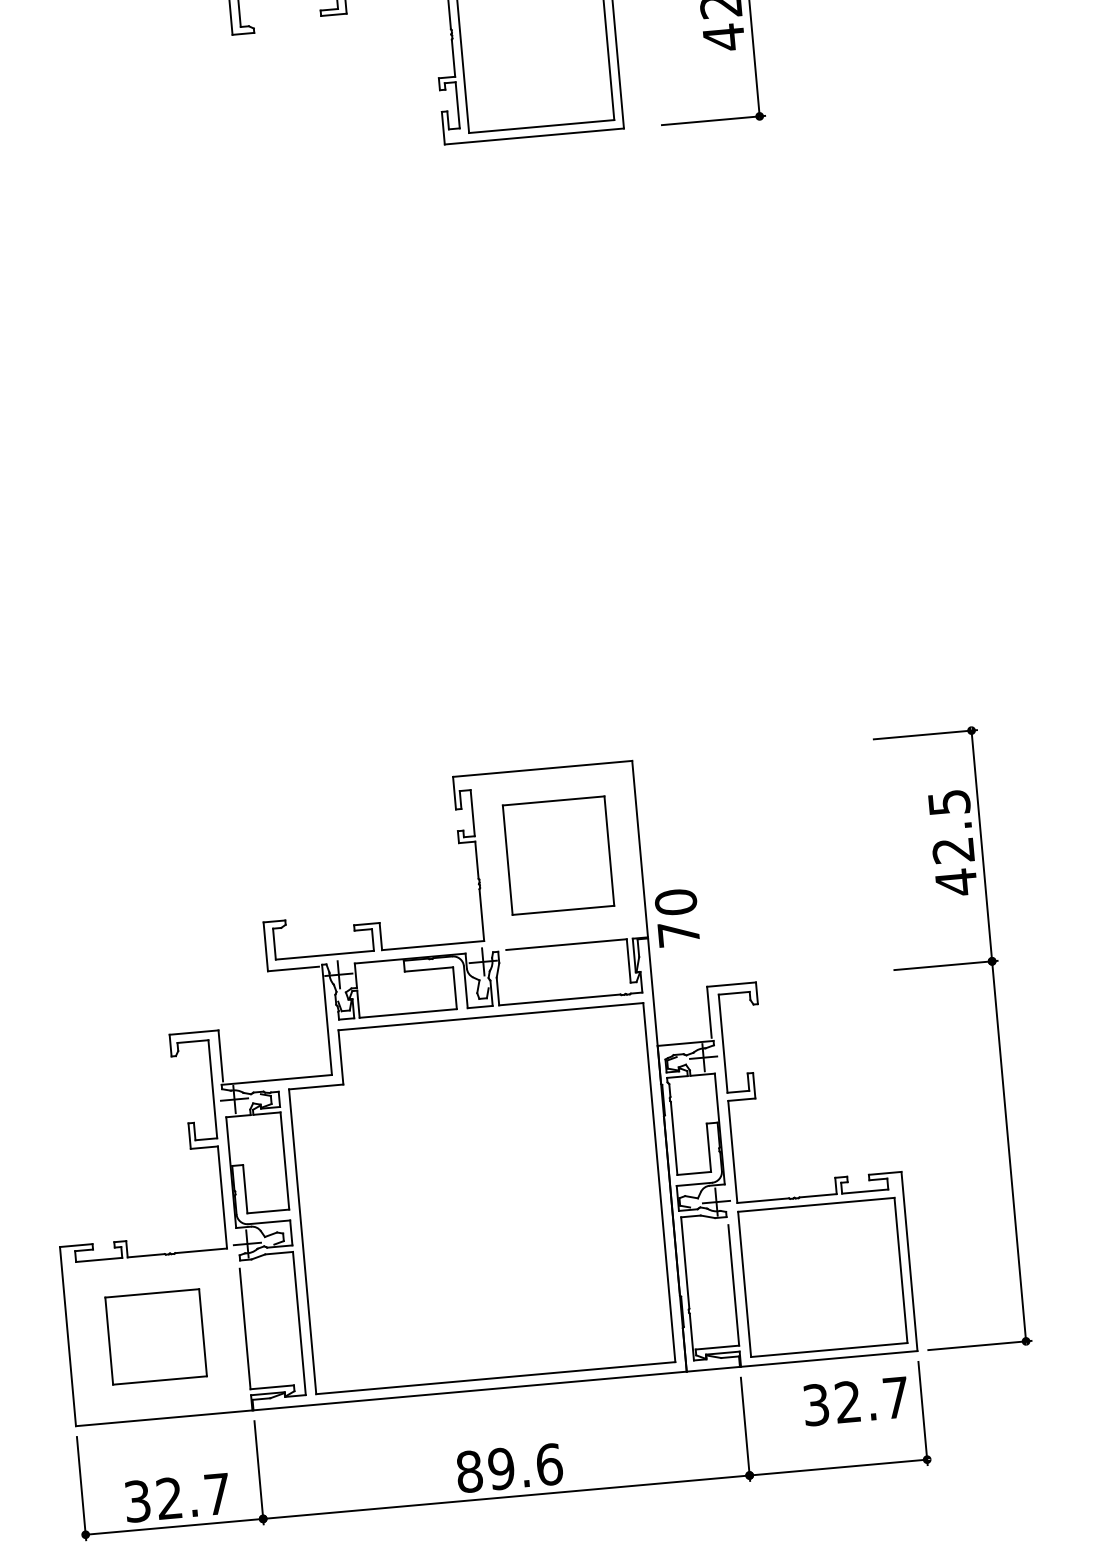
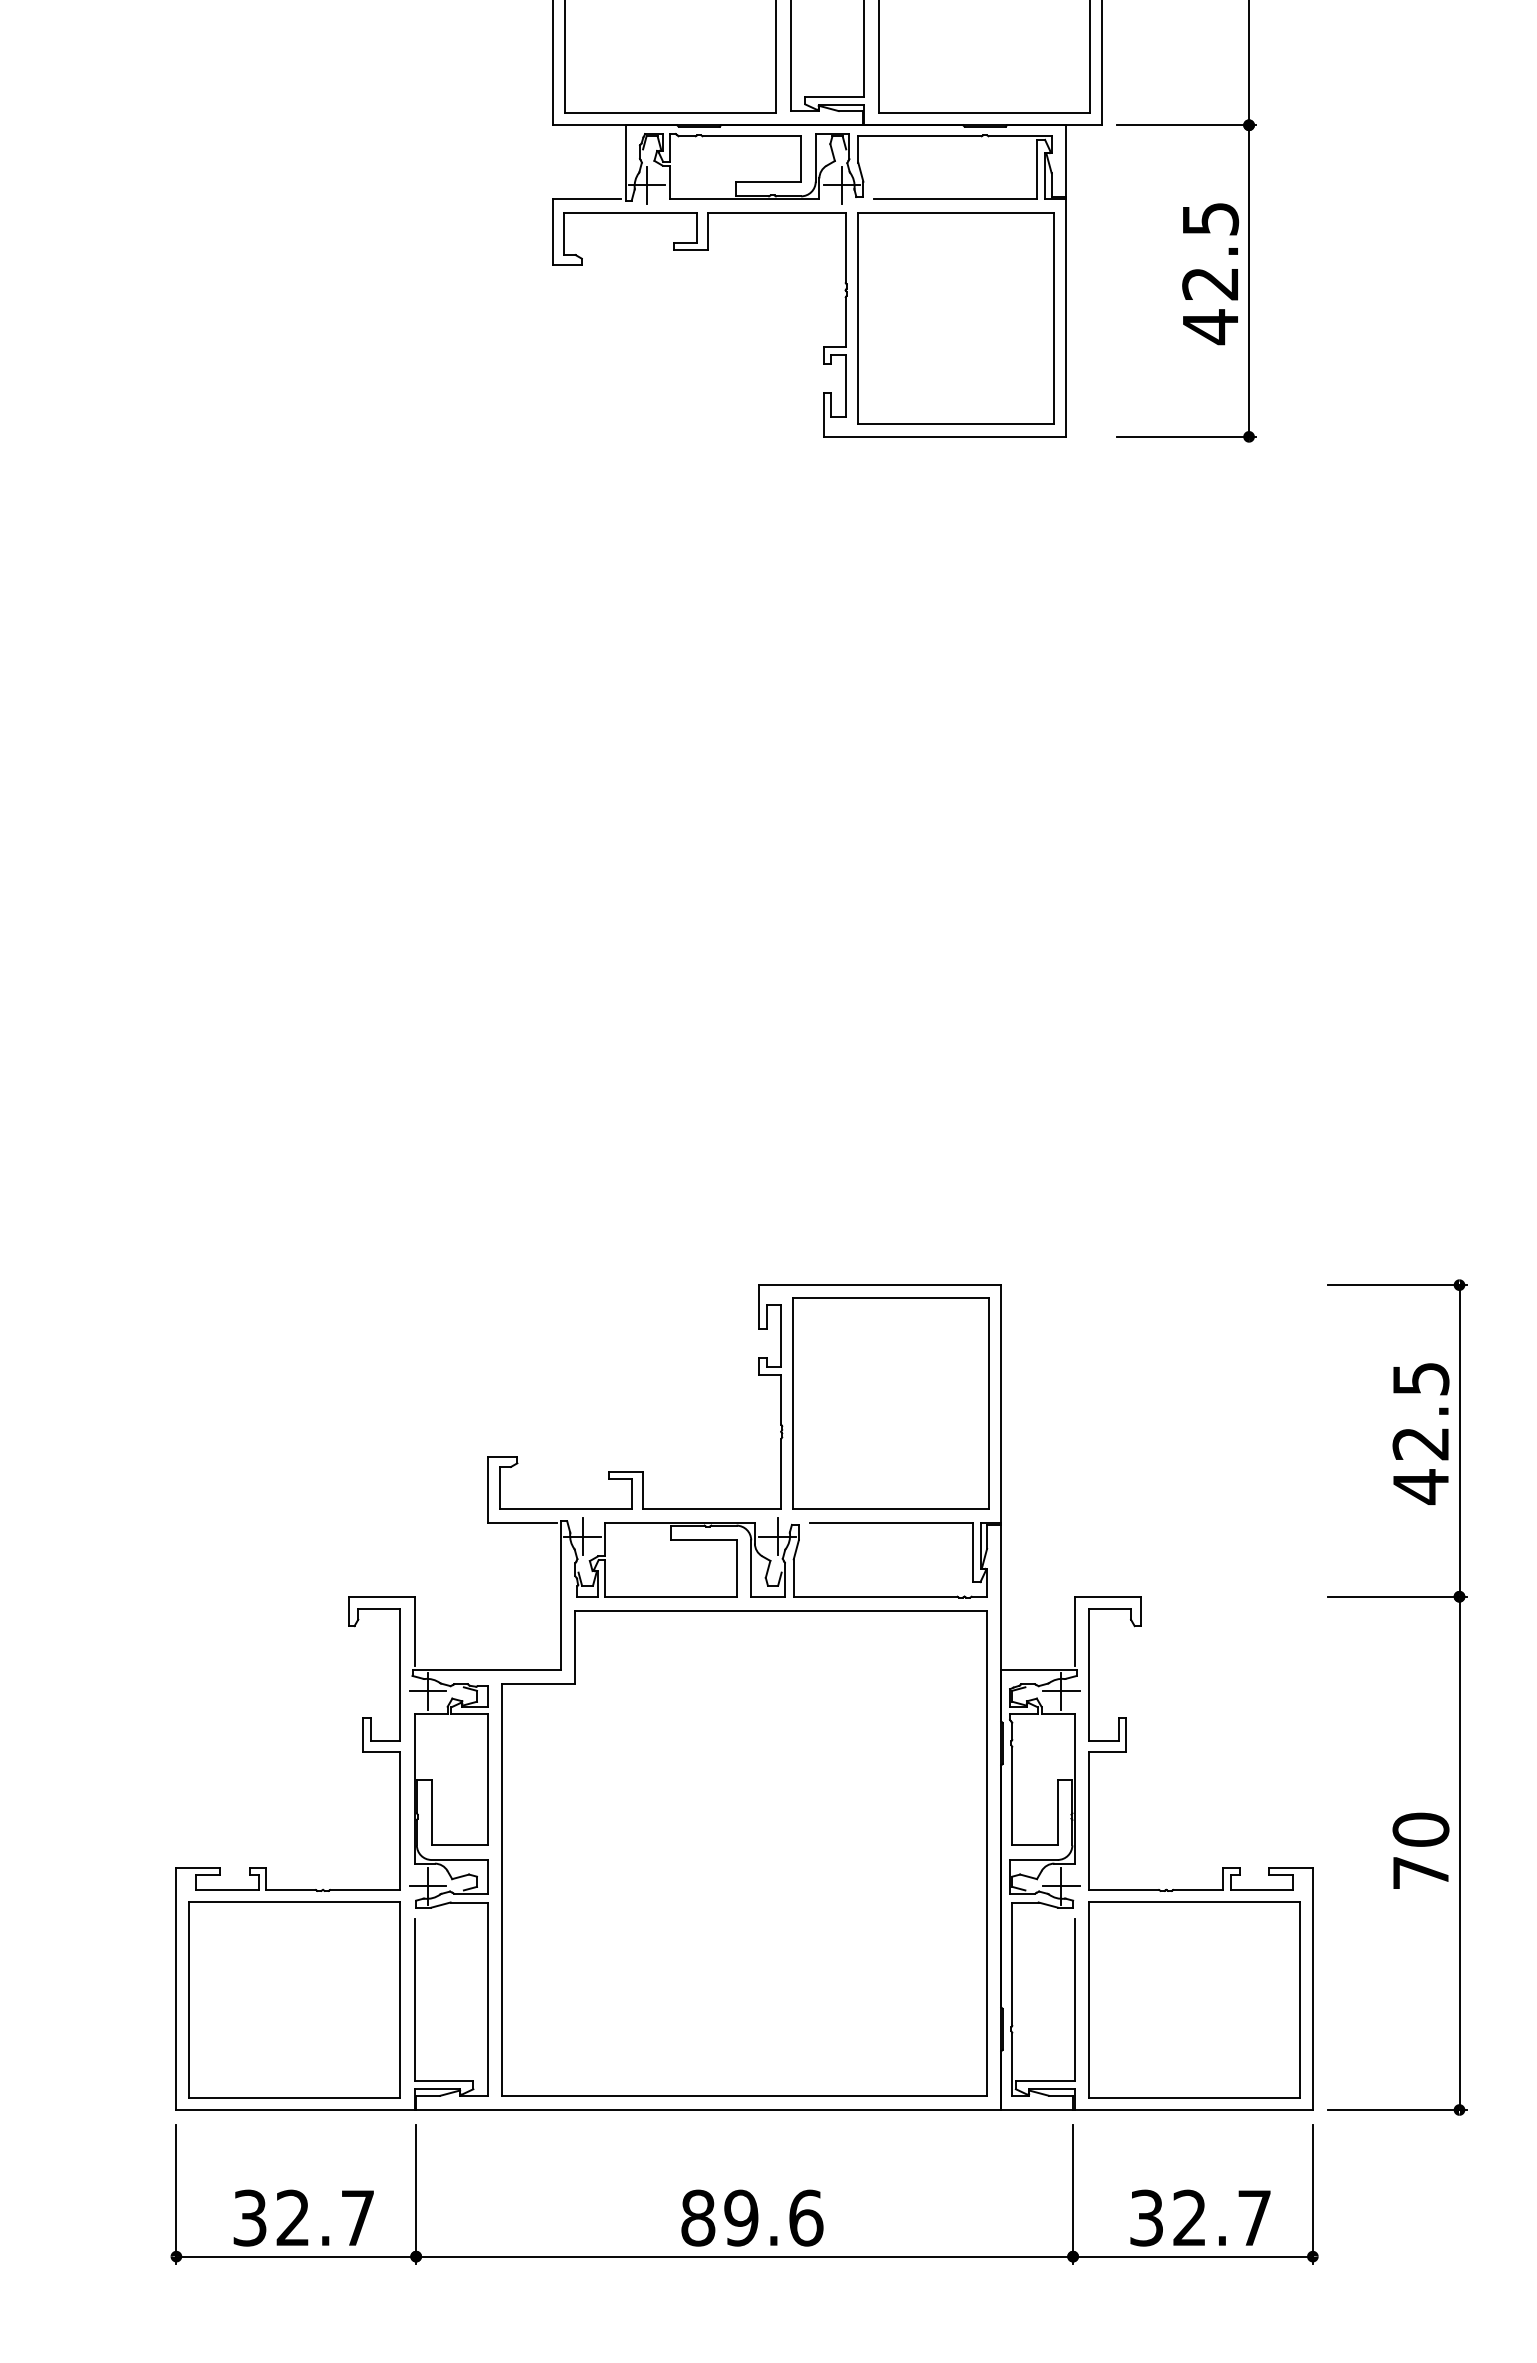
part: (558, 855) -> (890, 1403), size x1.43
text: (677, 917) -> (1420, 1850), moved
part: (156, 1336) -> (294, 1999), size x1.67
text: (855, 1400) -> (1200, 2217), moved

